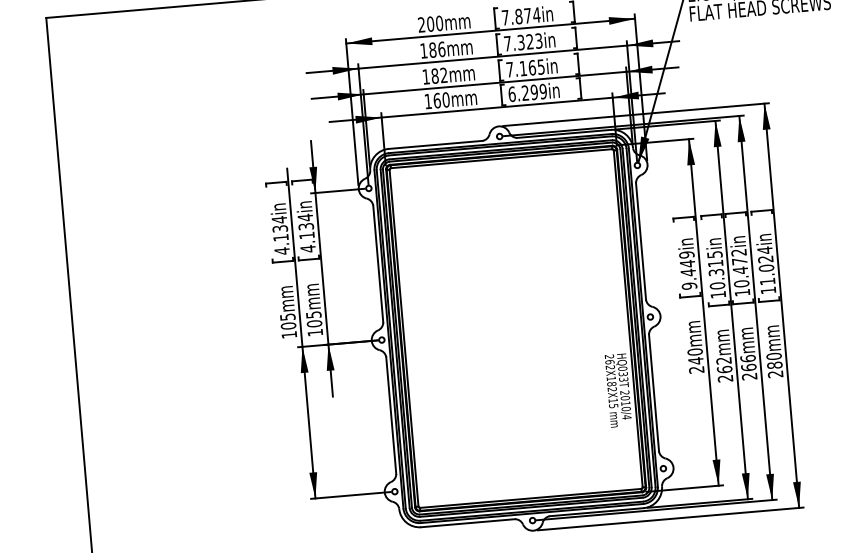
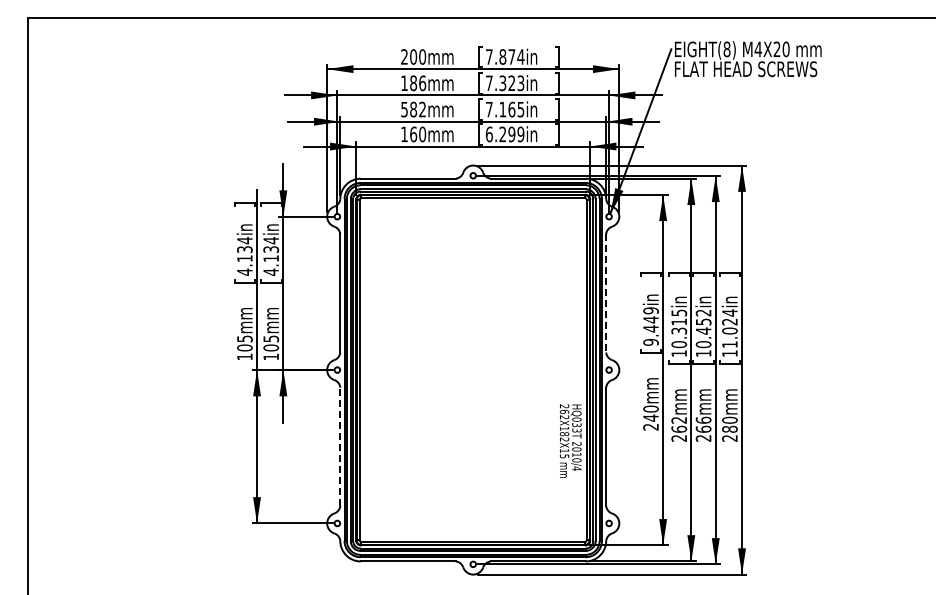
text: (426, 76) -> (404, 109), 182mm -> 582mm
line: (641, 241) -> (606, 293), solid -> dashed
text: (739, 261) -> (703, 321), 10.472in -> 10.452in
line: (391, 415) -> (340, 446), solid -> dashed

